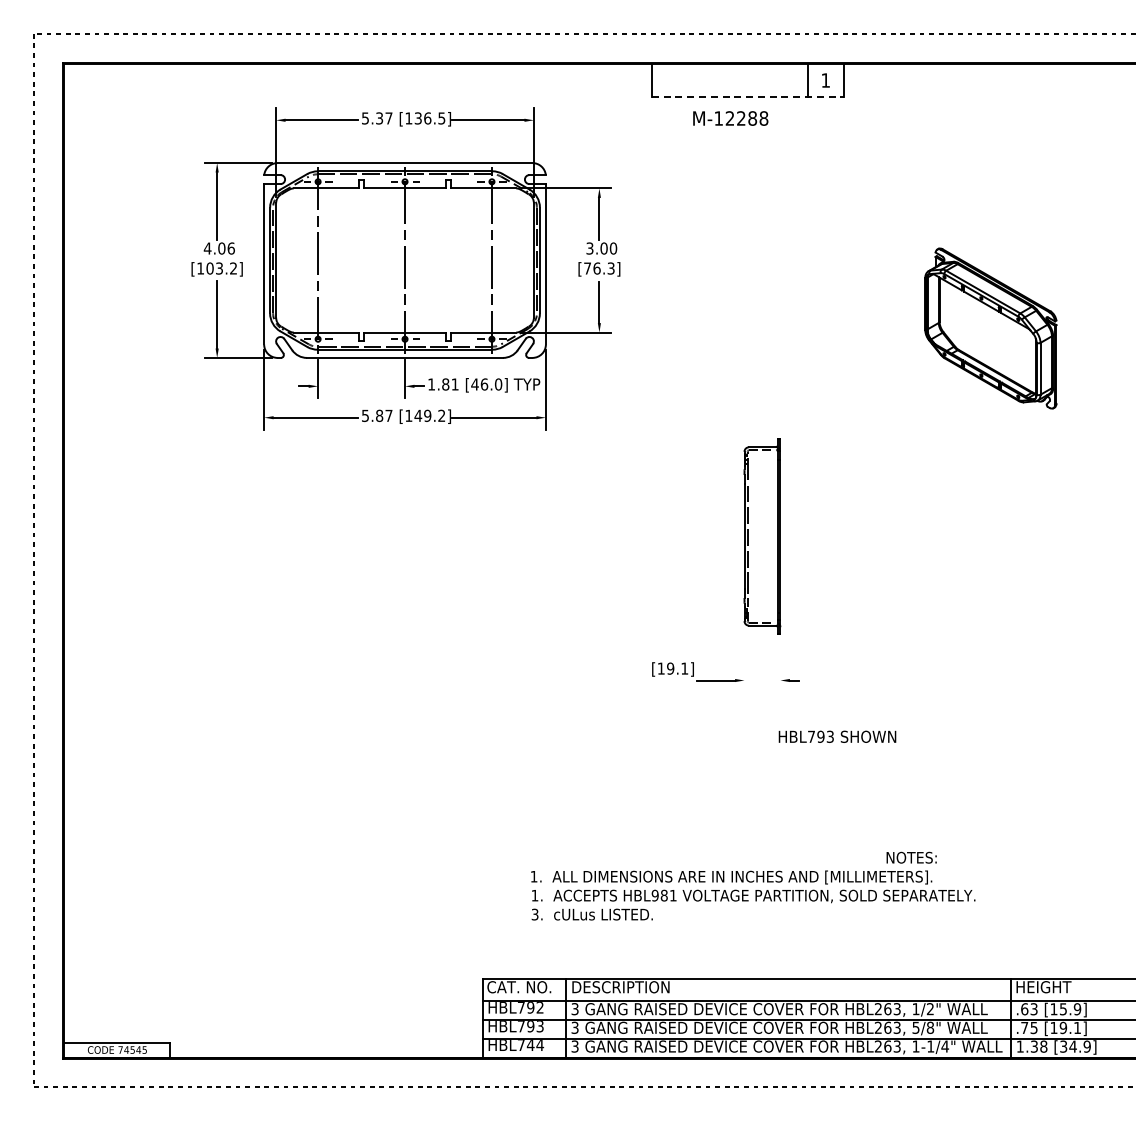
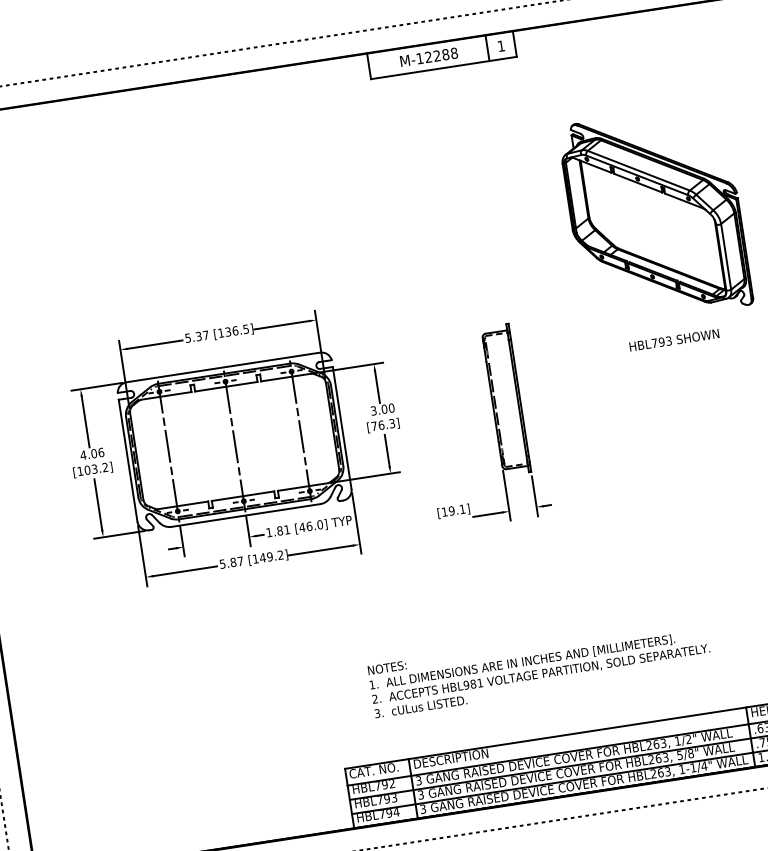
line: (747, 97) -> (443, 68), dashed -> solid
text: (730, 118) -> (428, 57), moved
part: (405, 268) -> (235, 447), moved
part: (990, 328) -> (655, 215), size x1.67
line: (744, 659) -> (506, 495), added
line: (780, 665) -> (534, 495), added
text: (837, 736) -> (674, 339), moved
text: (911, 857) -> (387, 667), moved
text: (534, 895) -> (374, 699), 1. -> 2.
text: (530, 1045) -> (389, 813), HBL744 -> HBL794

